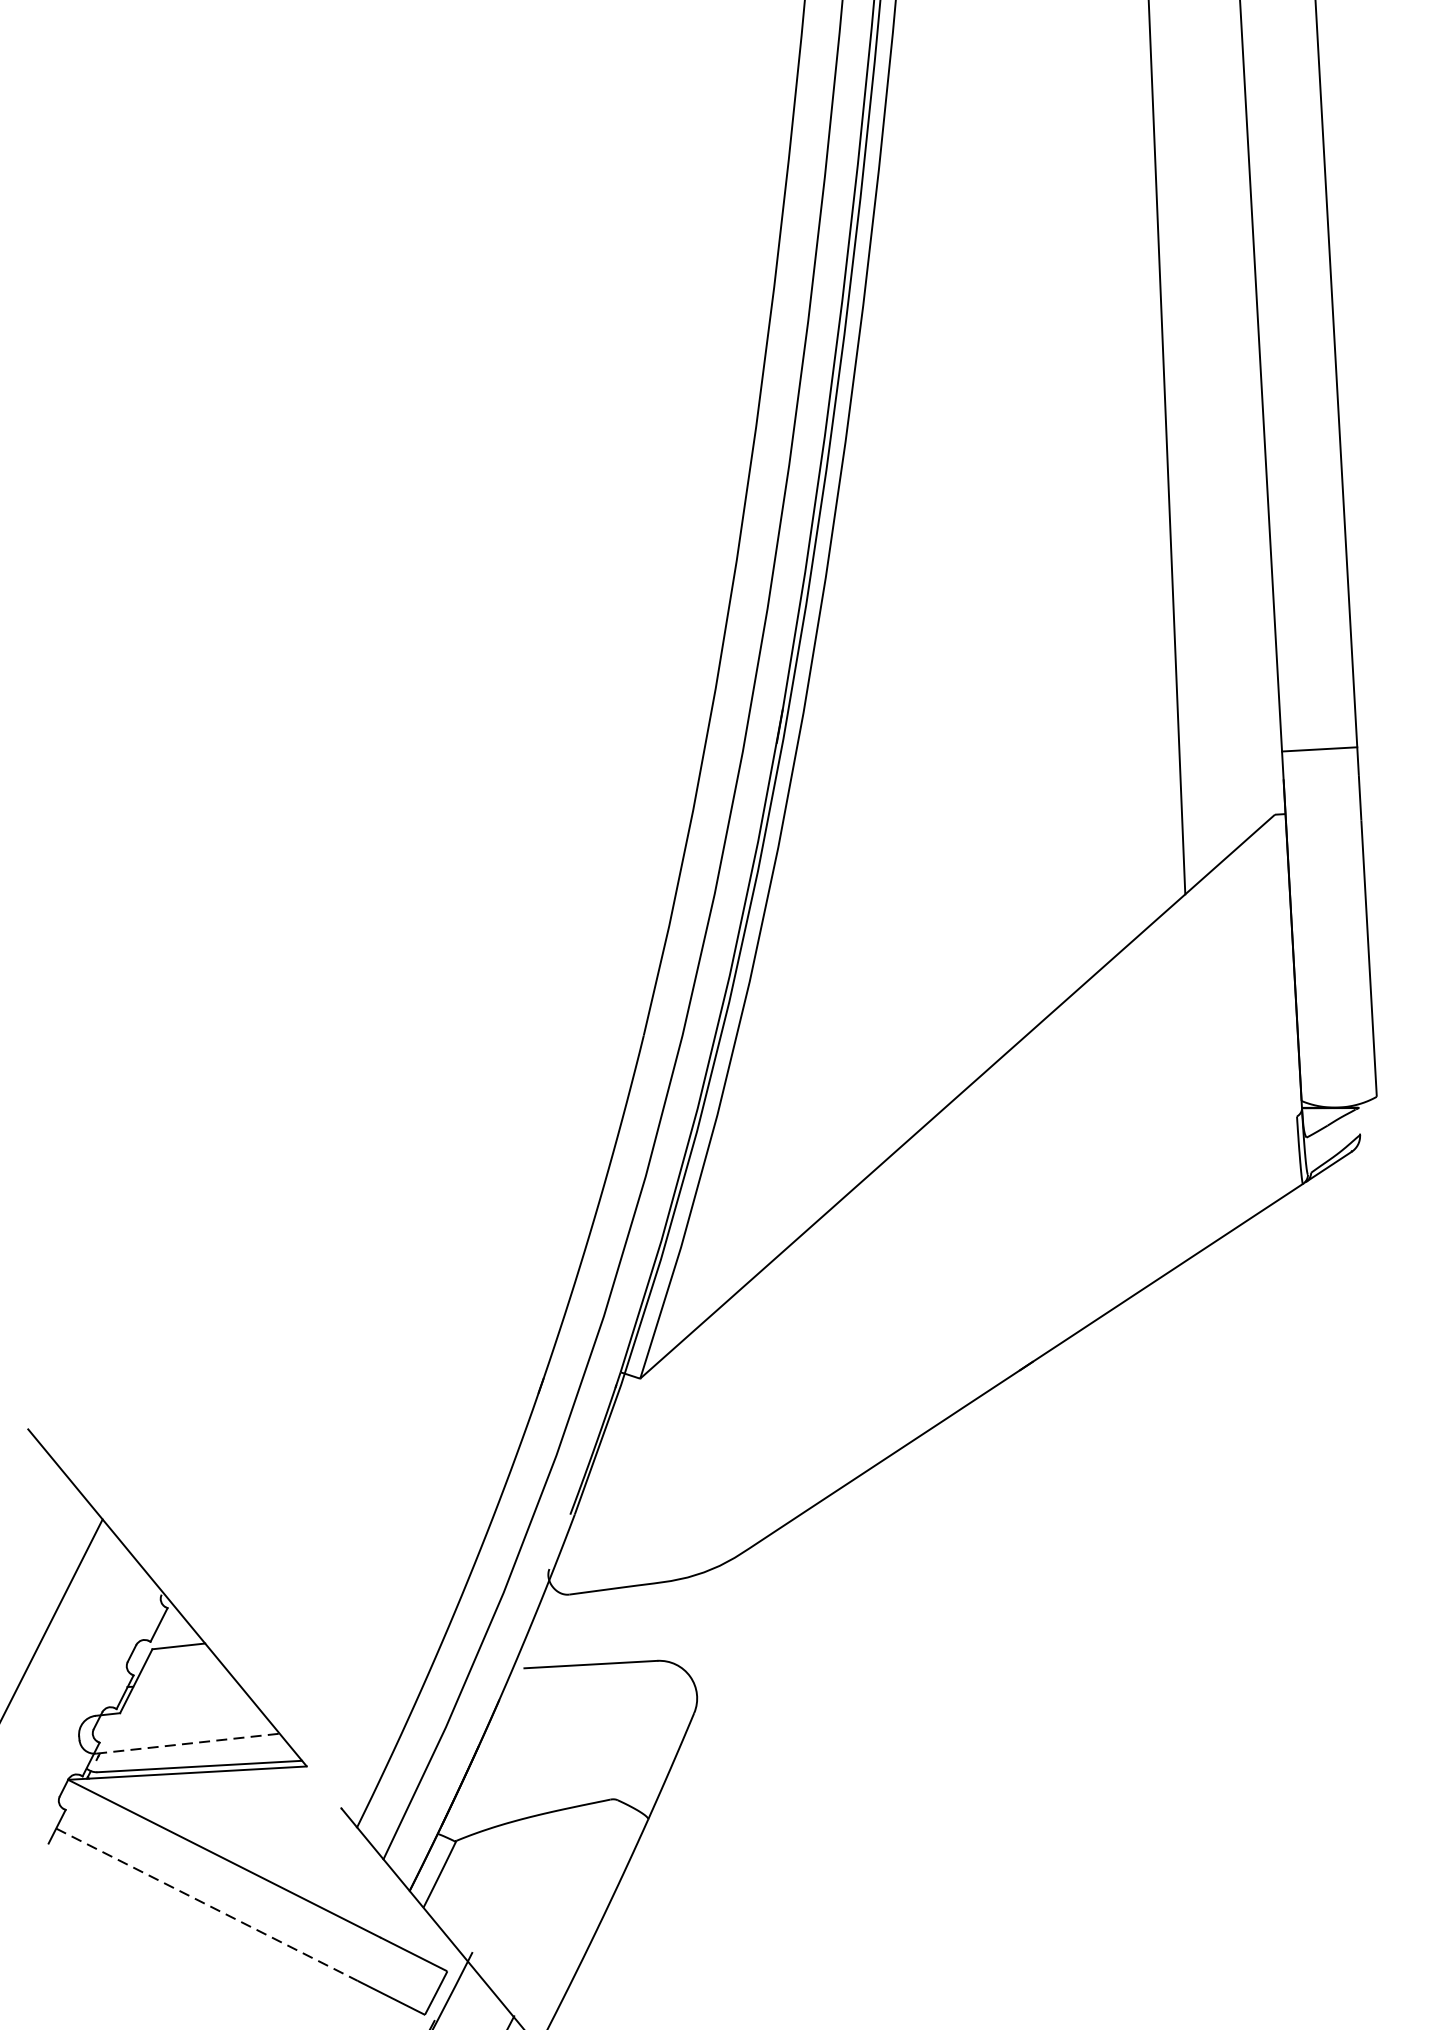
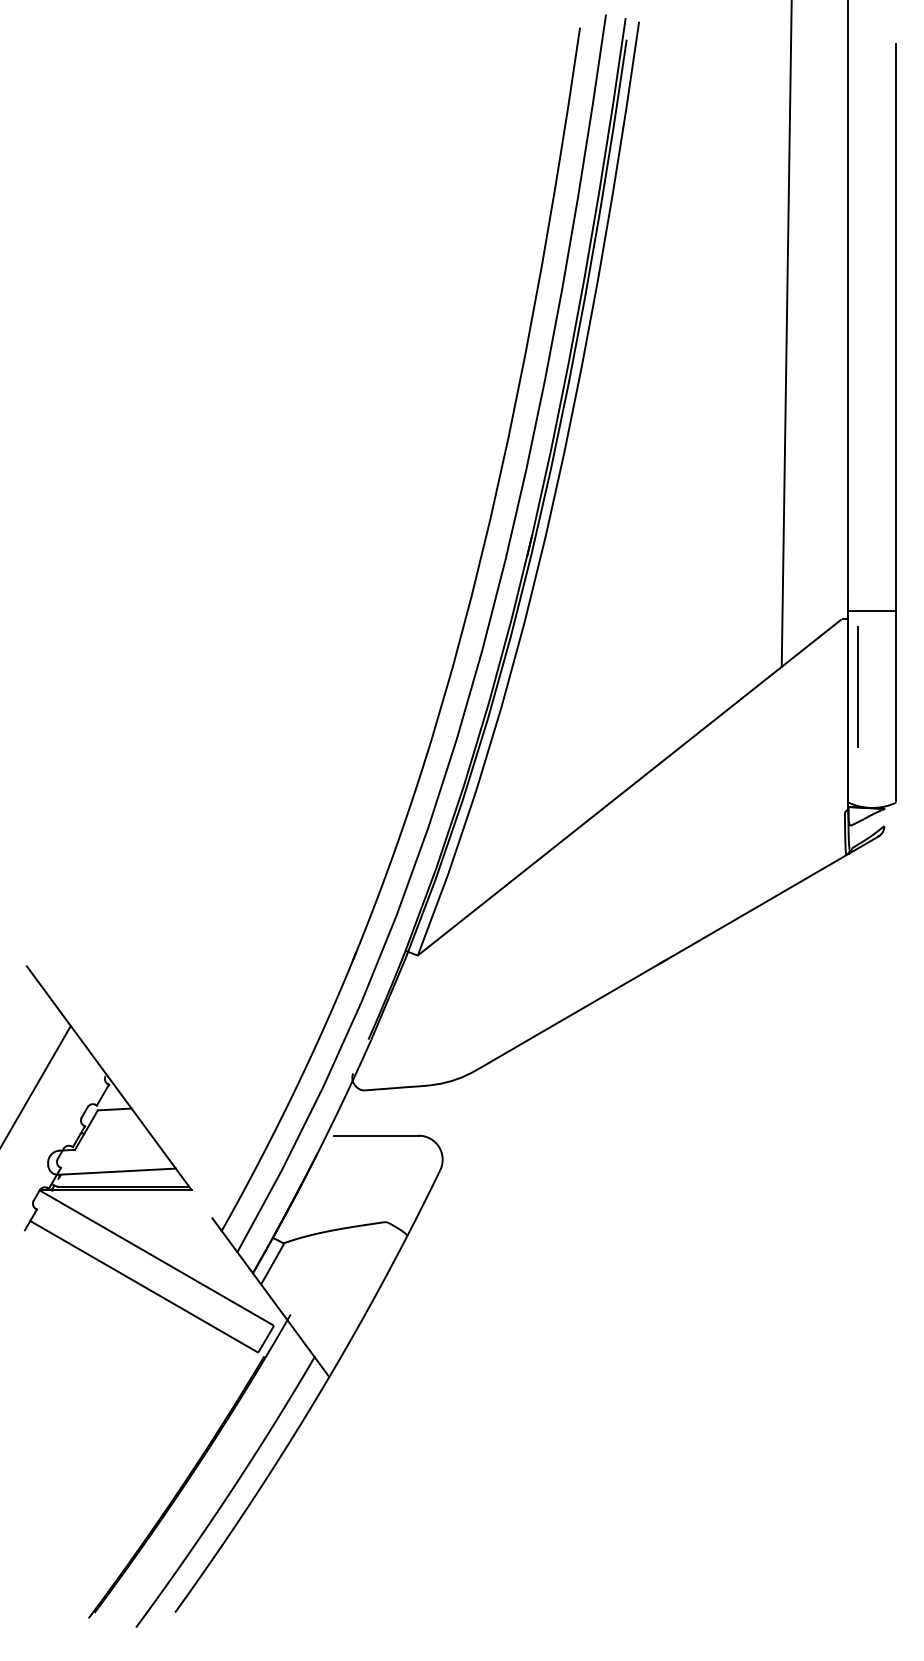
line: (1319, 749) -> (872, 611), moved
line: (1305, 918) -> (857, 686), added
line: (188, 1743) -> (117, 1171), dashed -> solid
line: (206, 1904) -> (123, 1274), dashed -> solid

